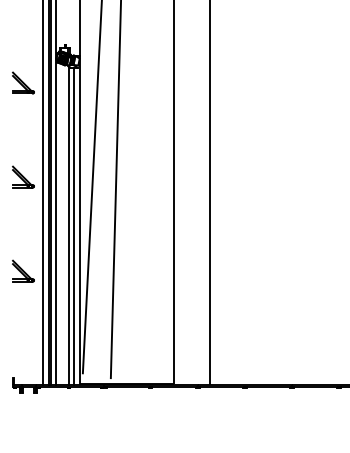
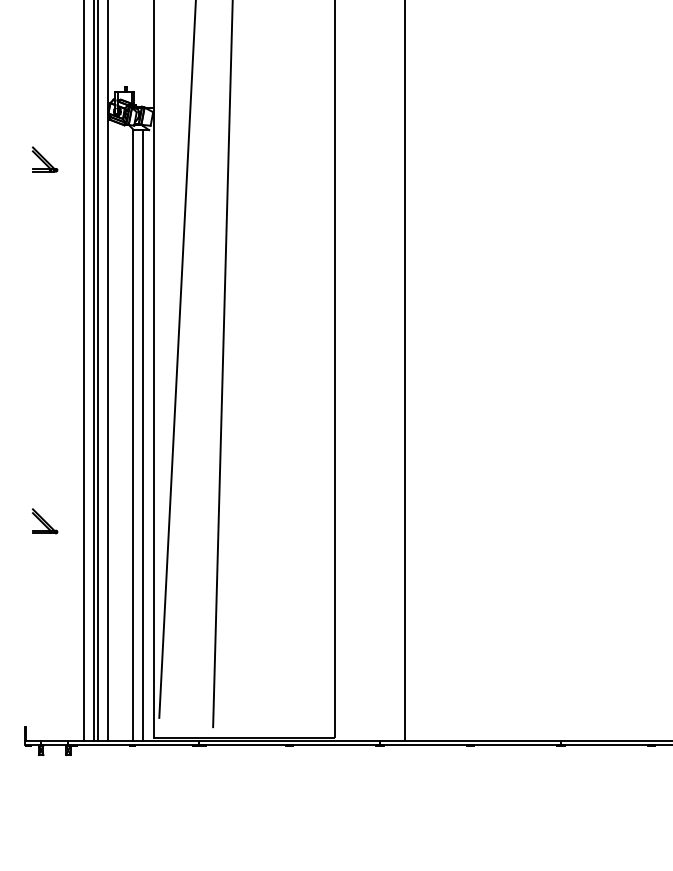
part: (23, 82) -> (45, 158), size x0.6
part: (23, 176) -> (45, 339), removed
part: (23, 270) -> (45, 520), size x0.6

